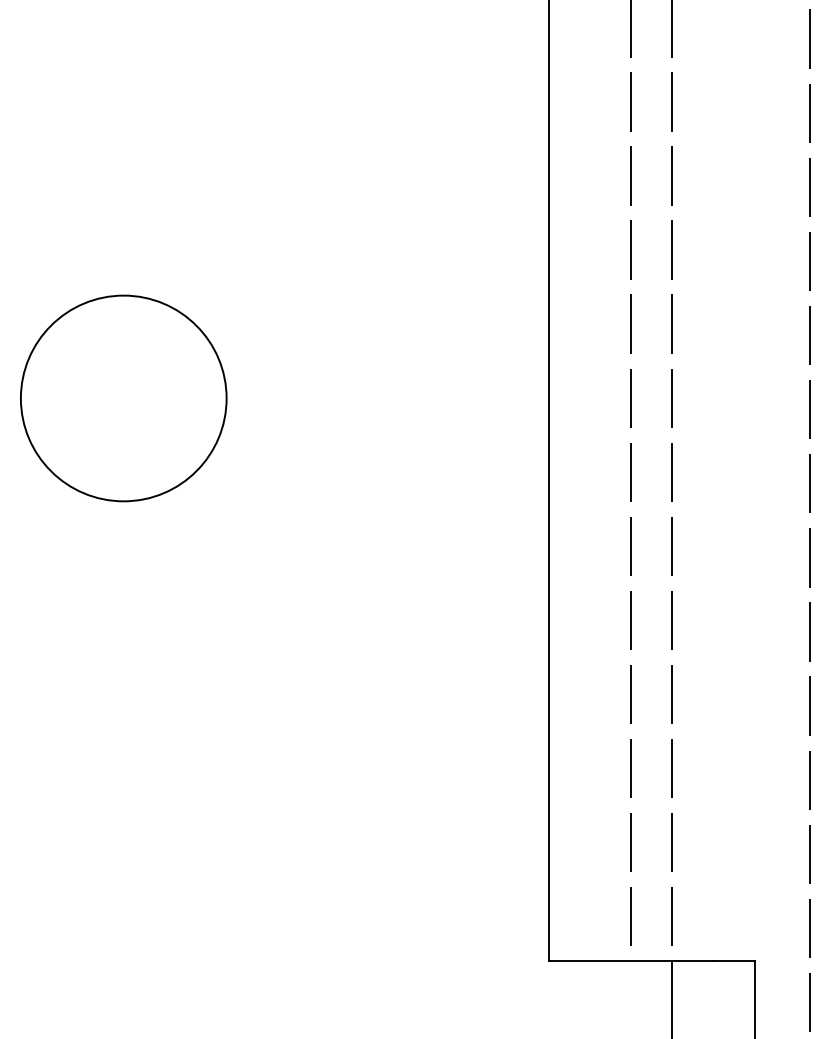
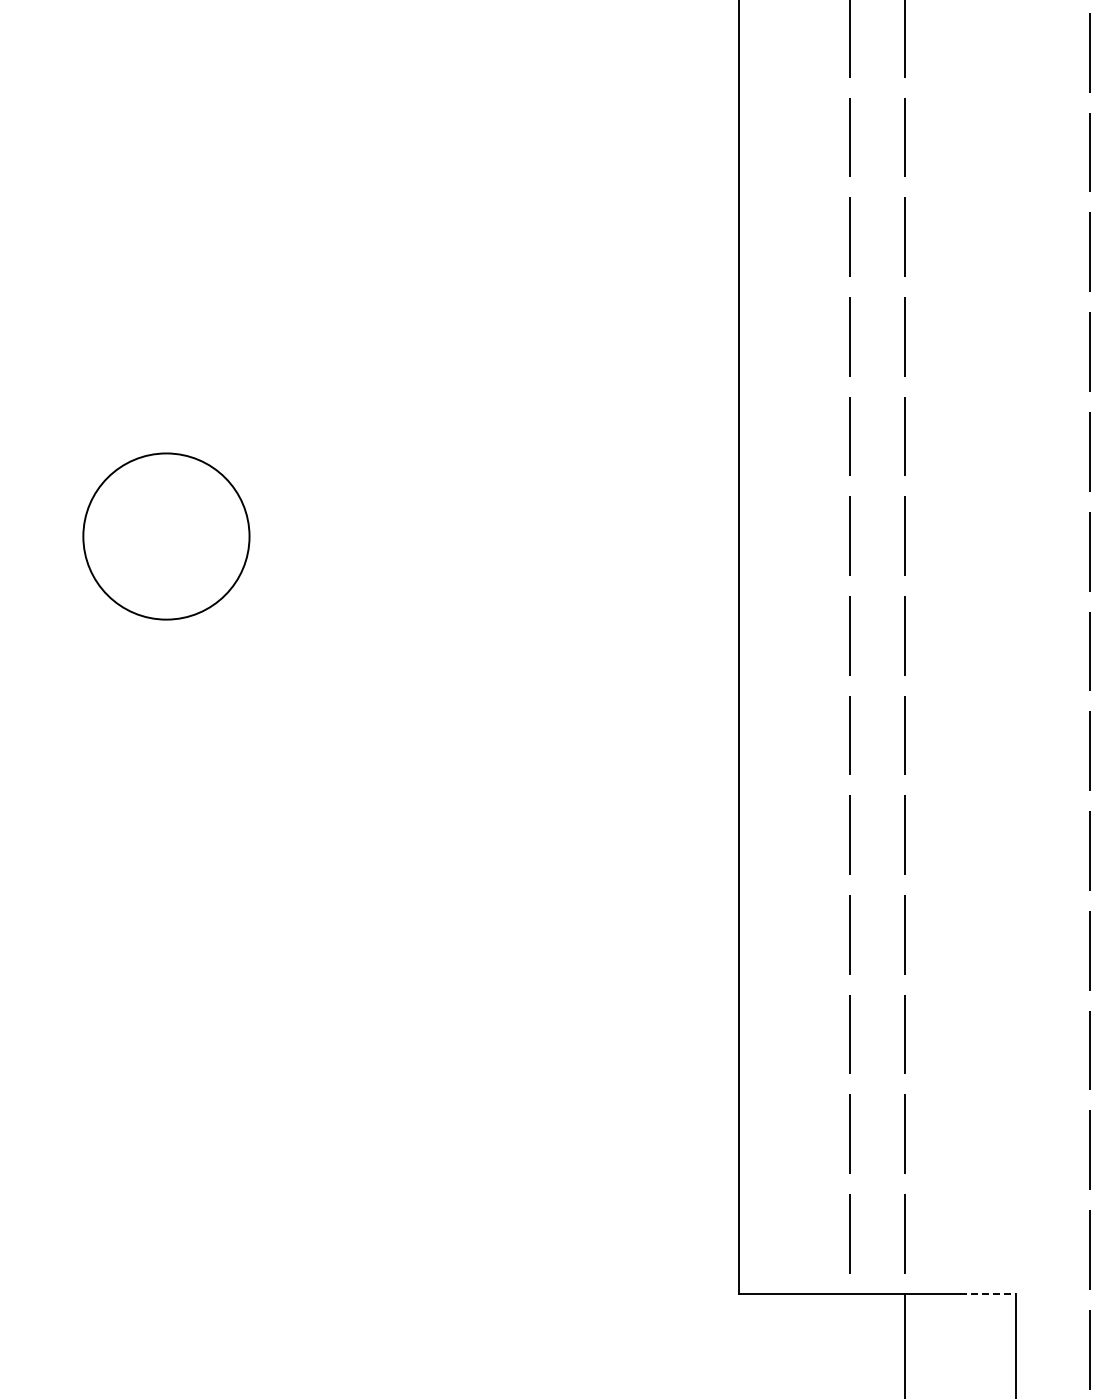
circle: (123, 398) -> (166, 536), size x0.6
line: (734, 960) -> (988, 1293), solid -> dashed

